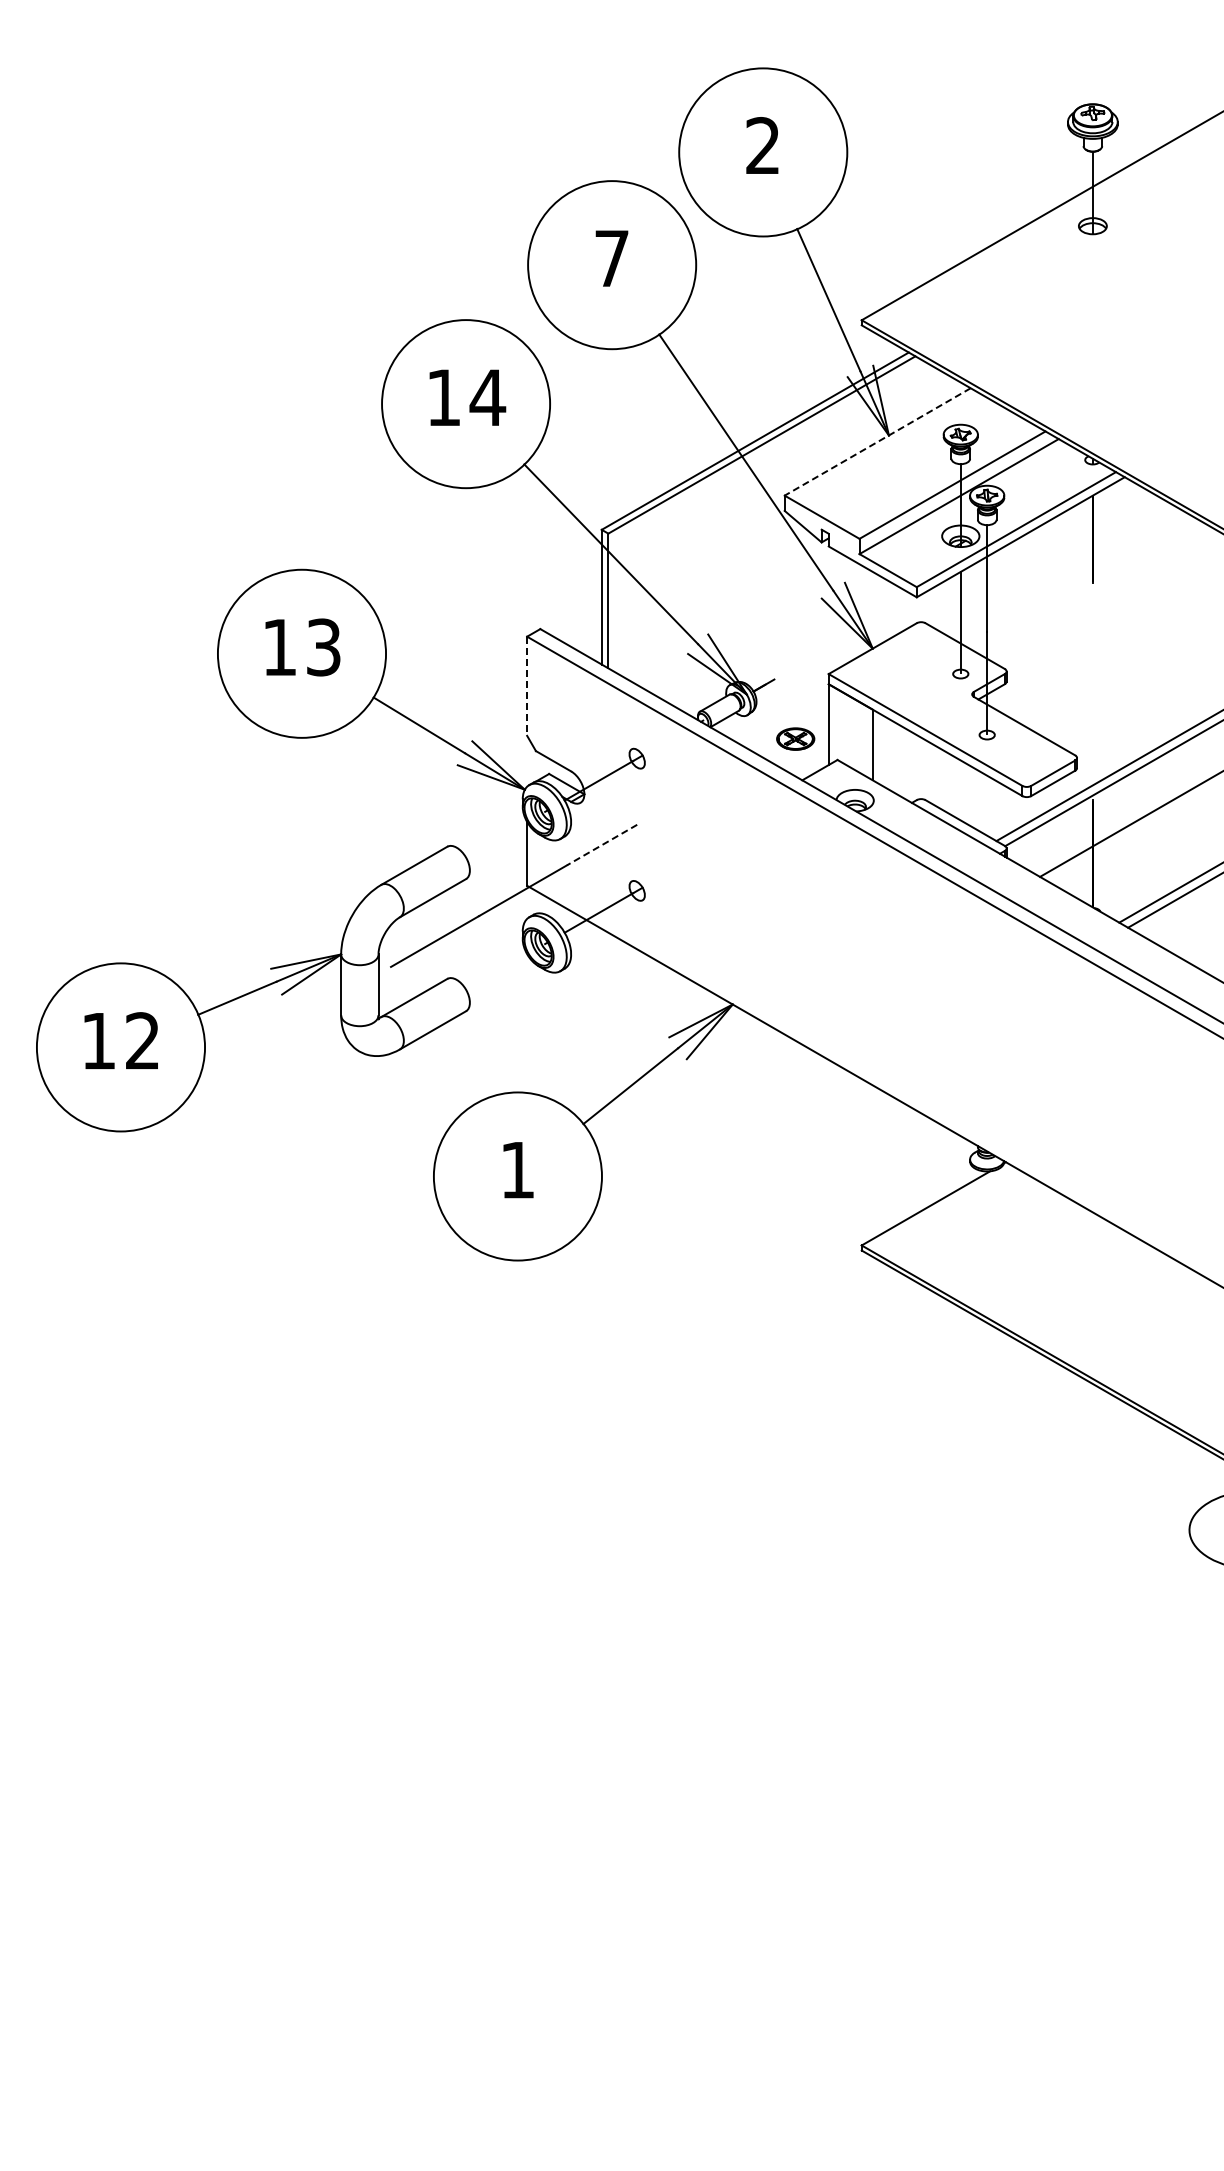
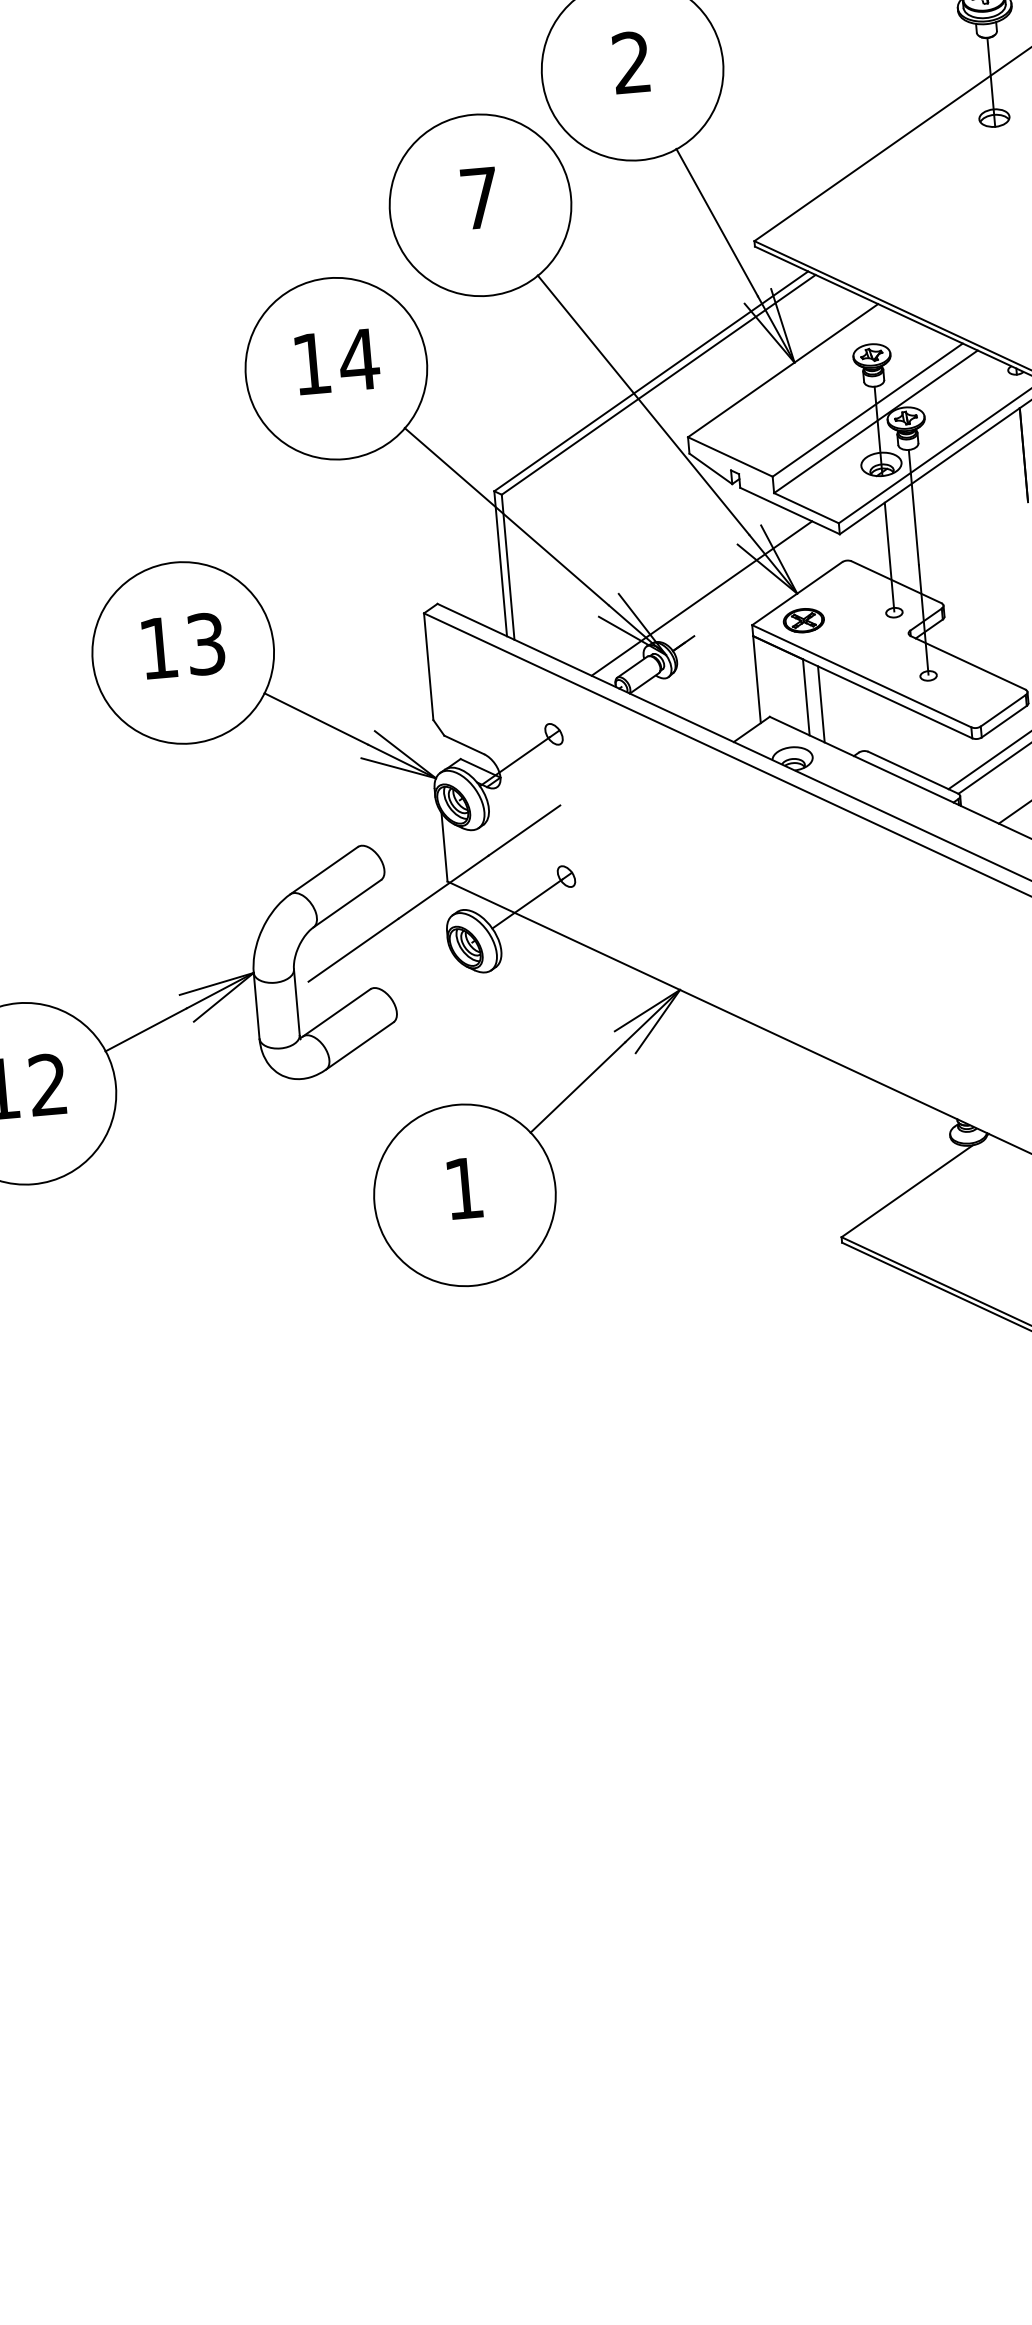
line: (877, 442) -> (782, 371), dashed -> solid
line: (784, 645) -> (701, 598), added
line: (527, 686) -> (429, 666), dashed -> solid
part: (795, 738) -> (803, 620), moved
line: (886, 752) -> (821, 704), added
line: (601, 845) -> (523, 831), dashed -> solid

